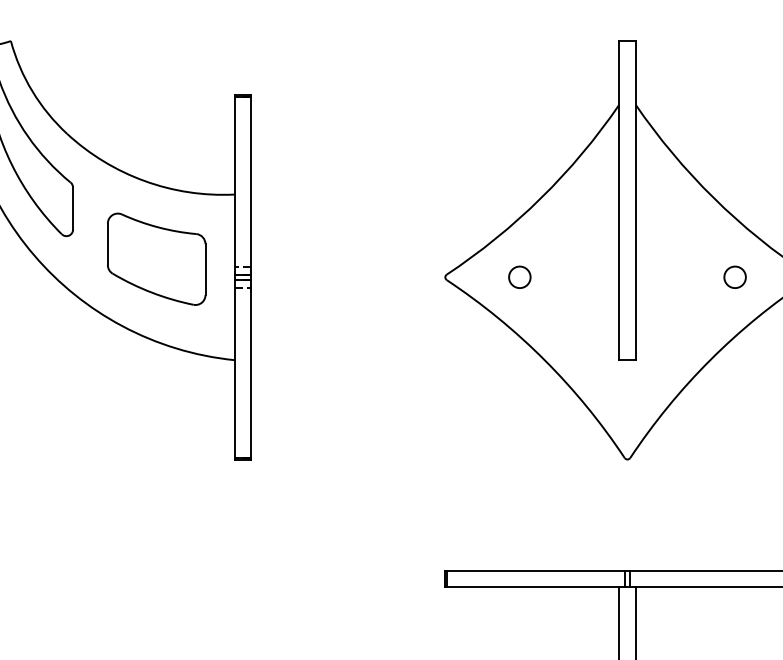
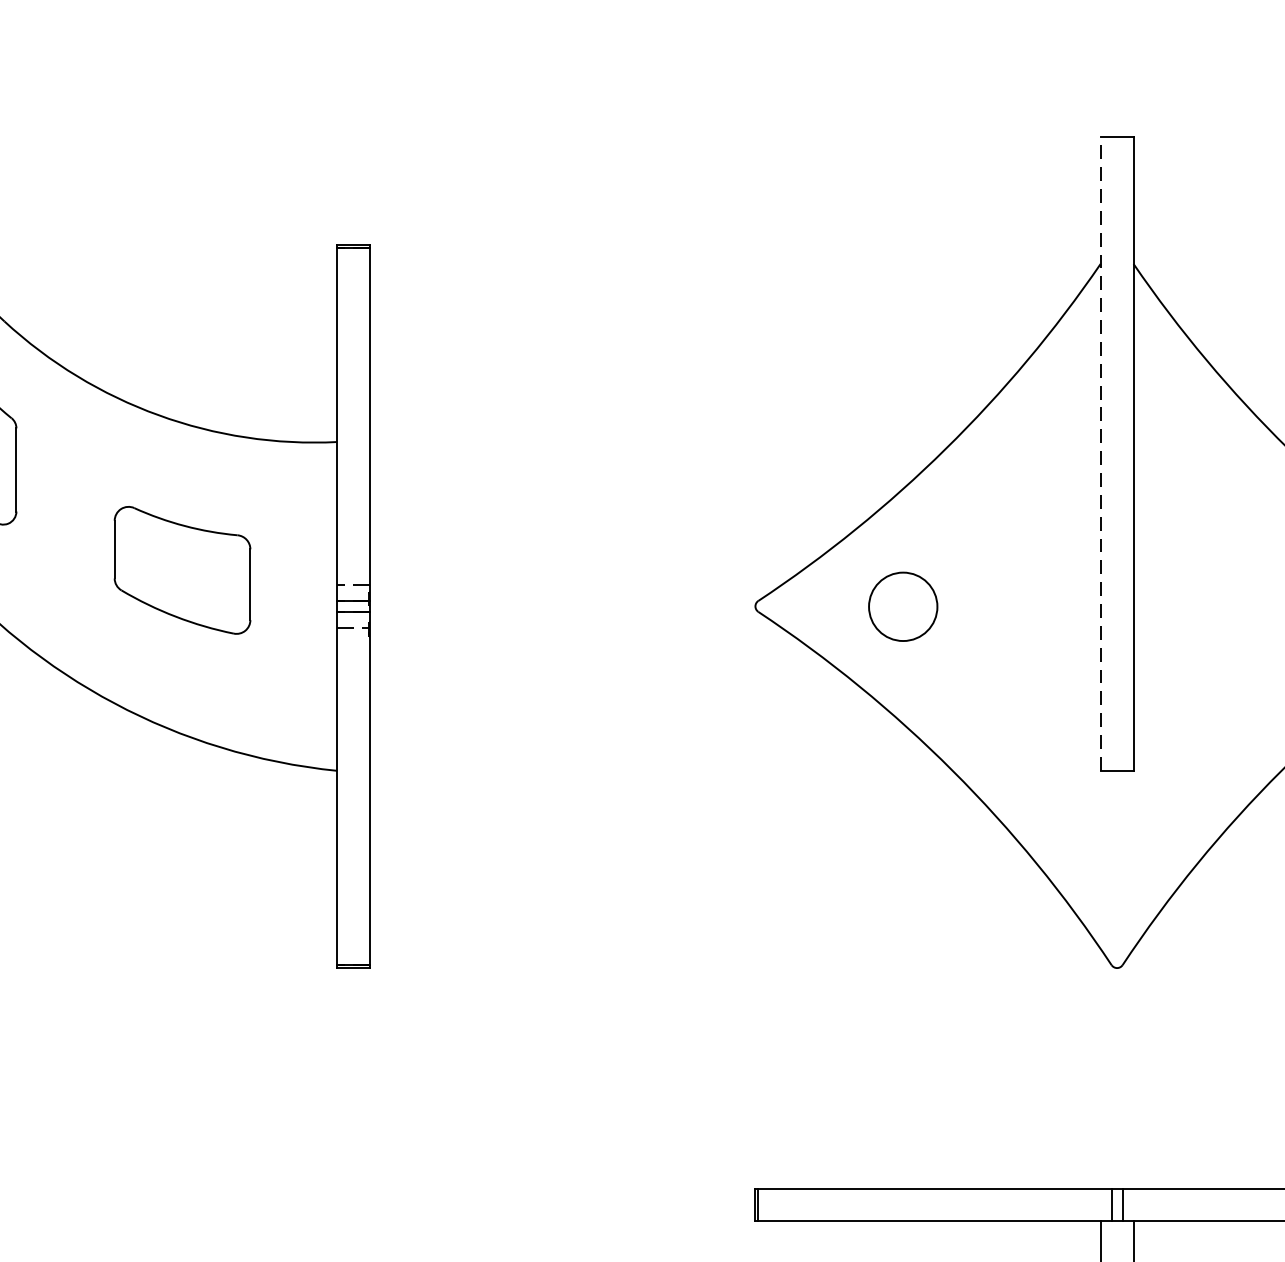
line: (619, 200) -> (1101, 453), solid -> dashed
part: (156, 258) -> (182, 568), size x0.7
circle: (519, 276) -> (902, 604), size x1.6

